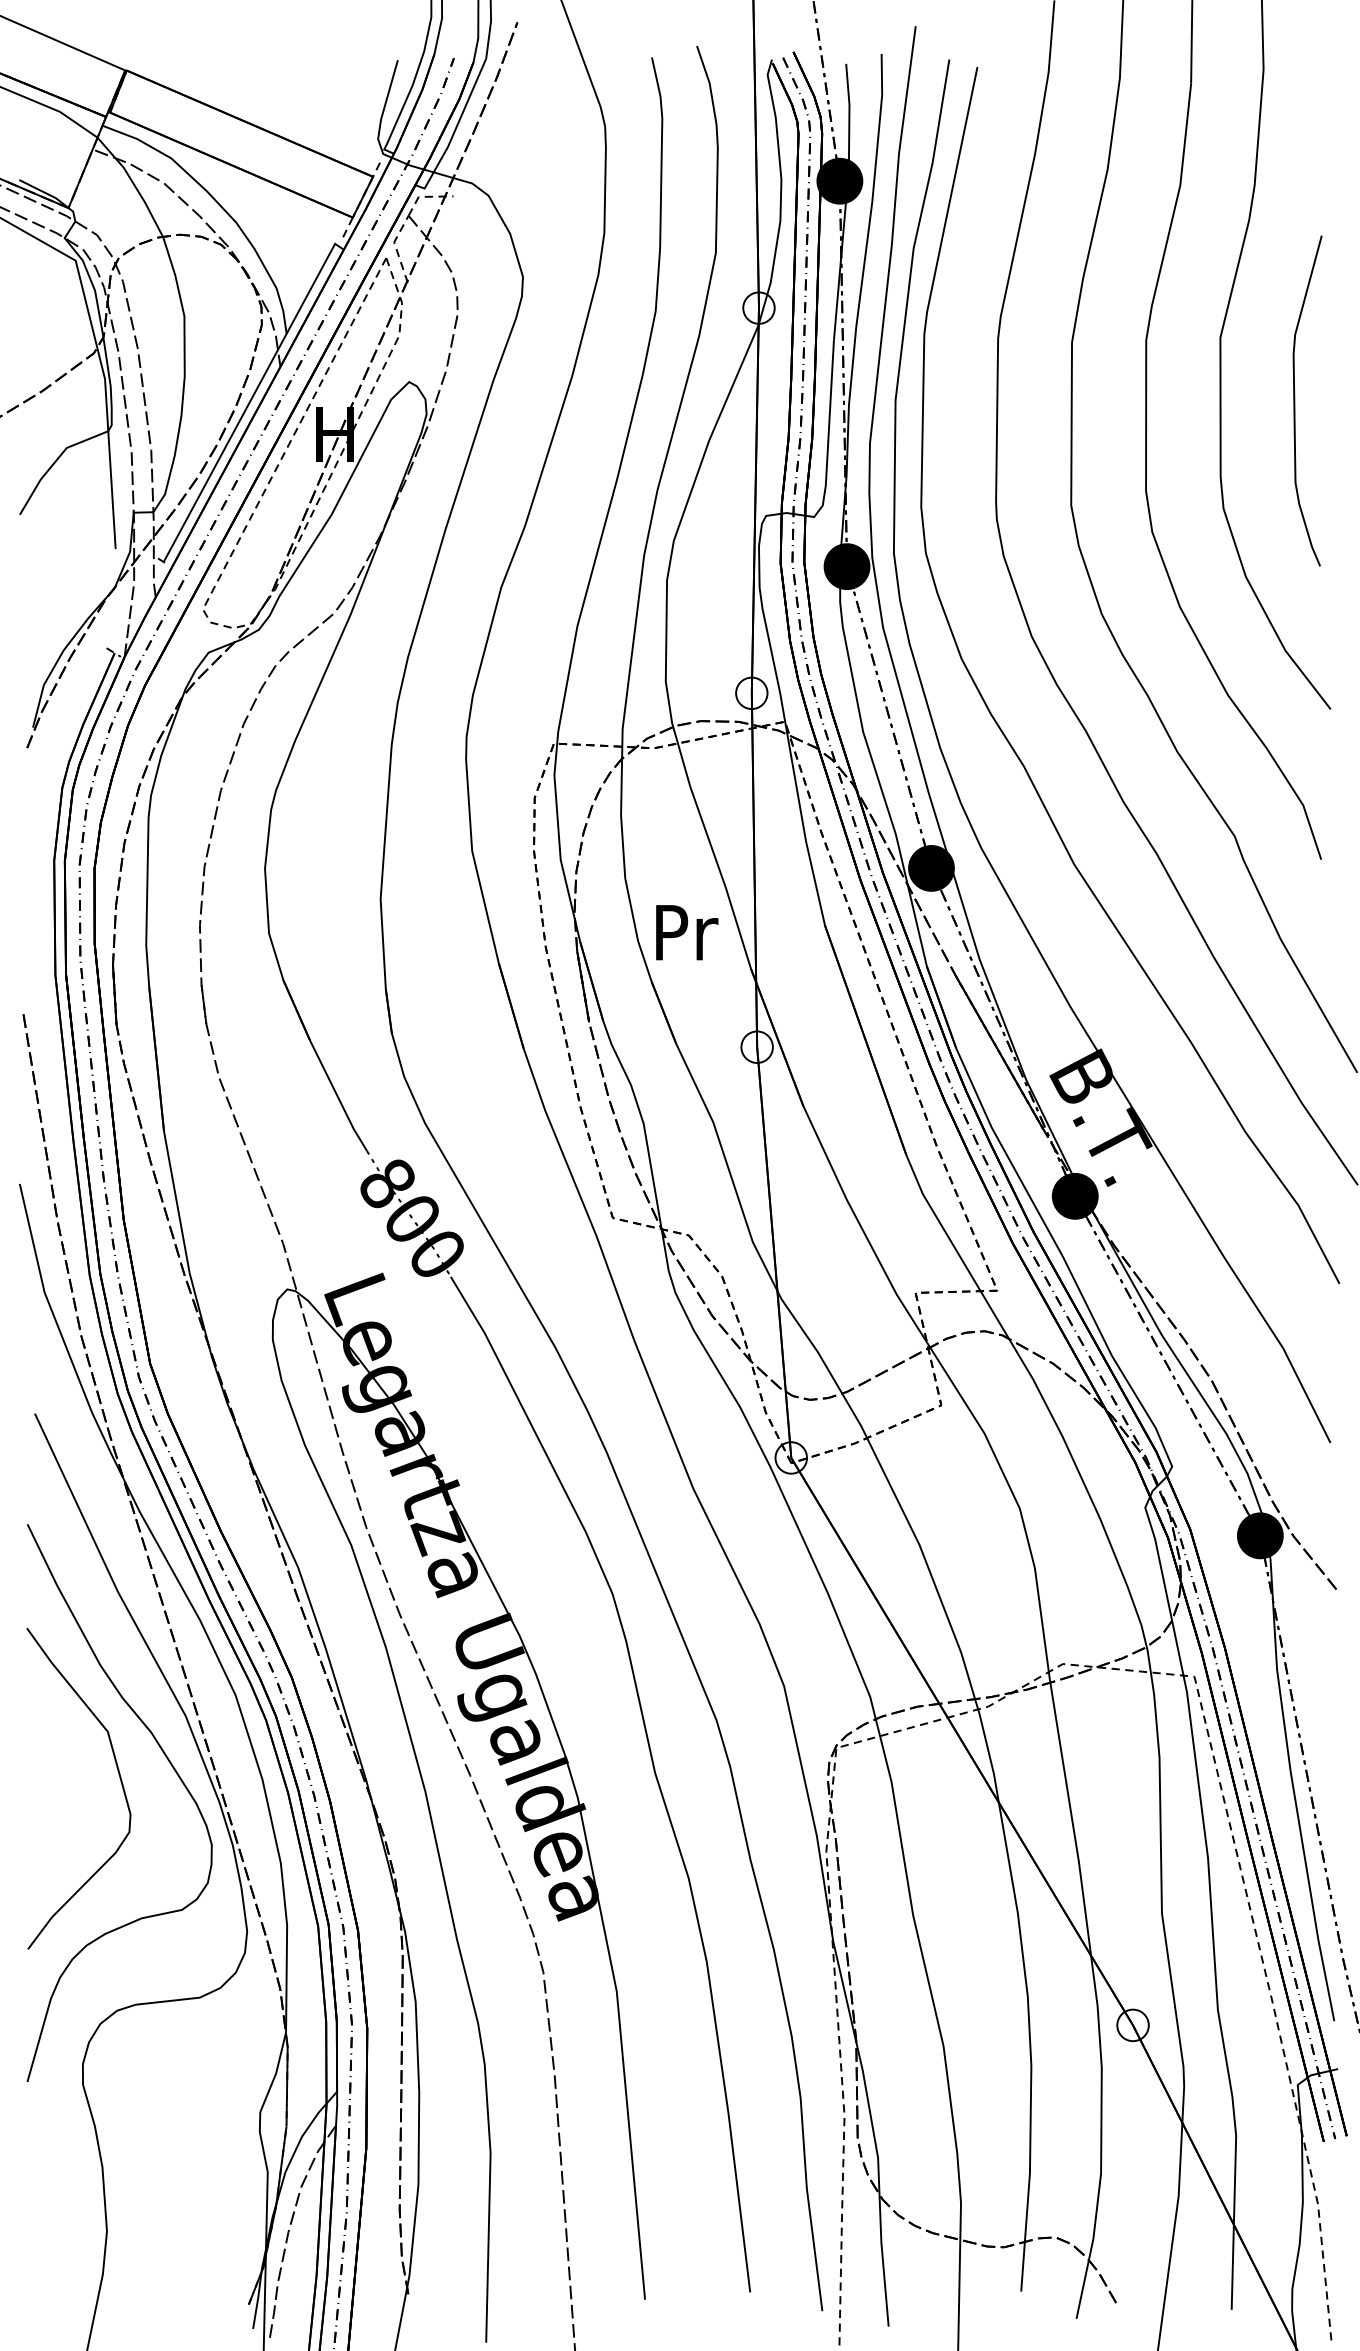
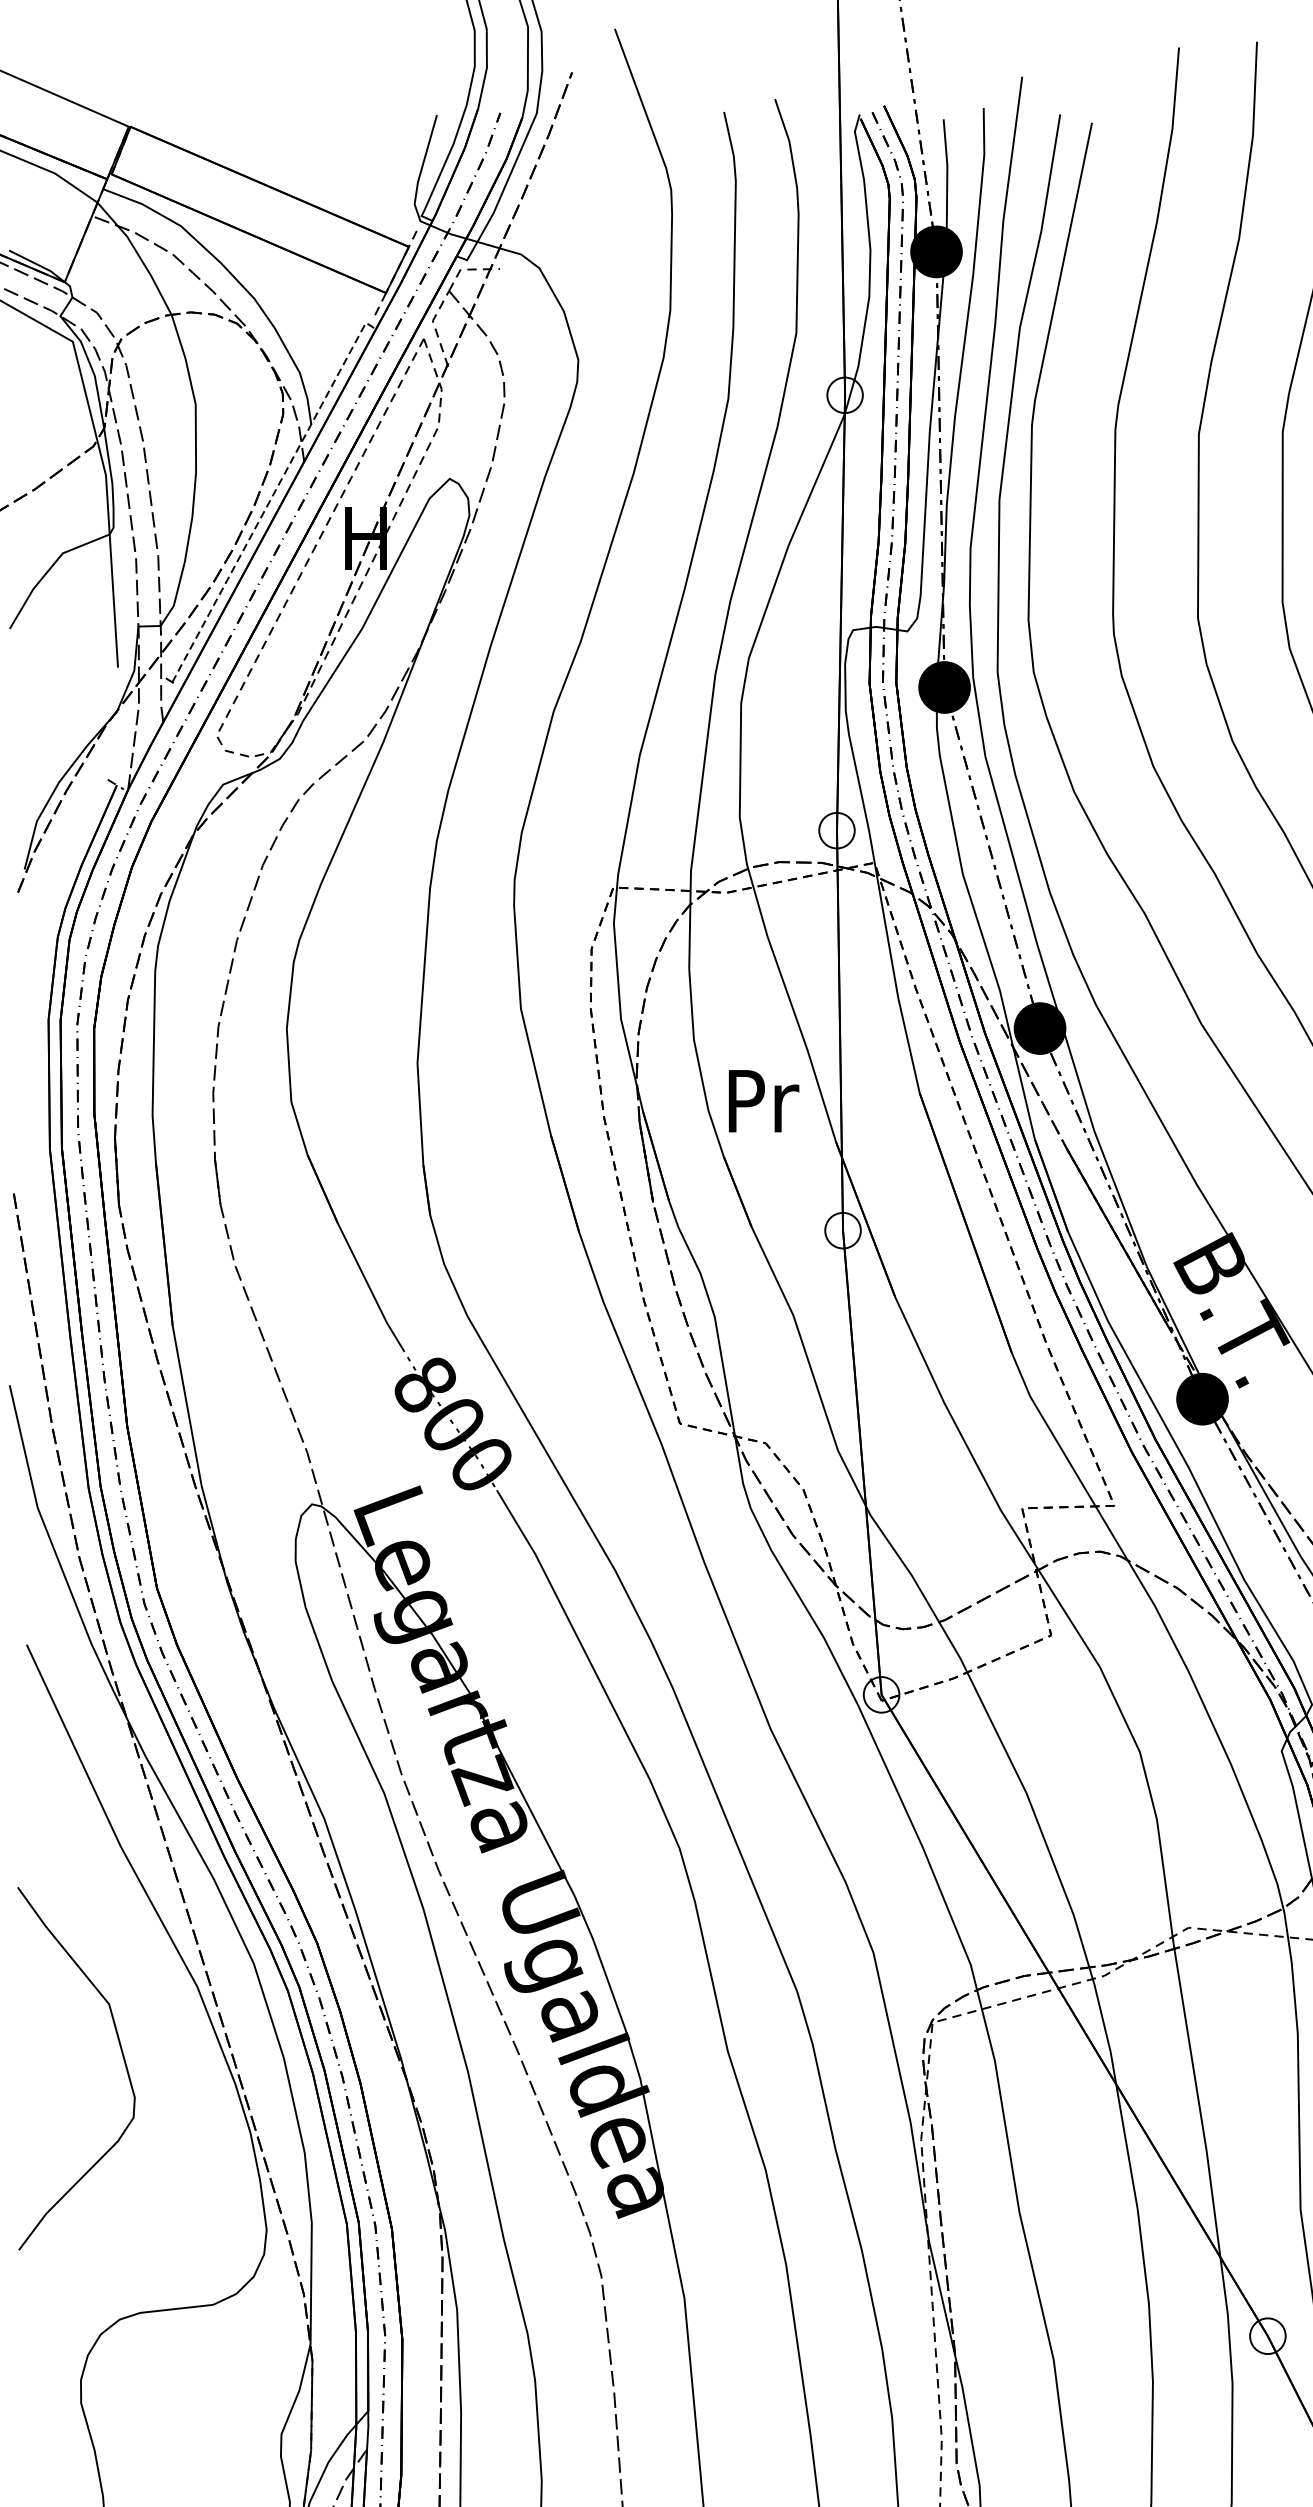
line: (252, 397) -> (272, 496), solid -> dashed
curve: (174, 1771) -> (184, 2049), removed

